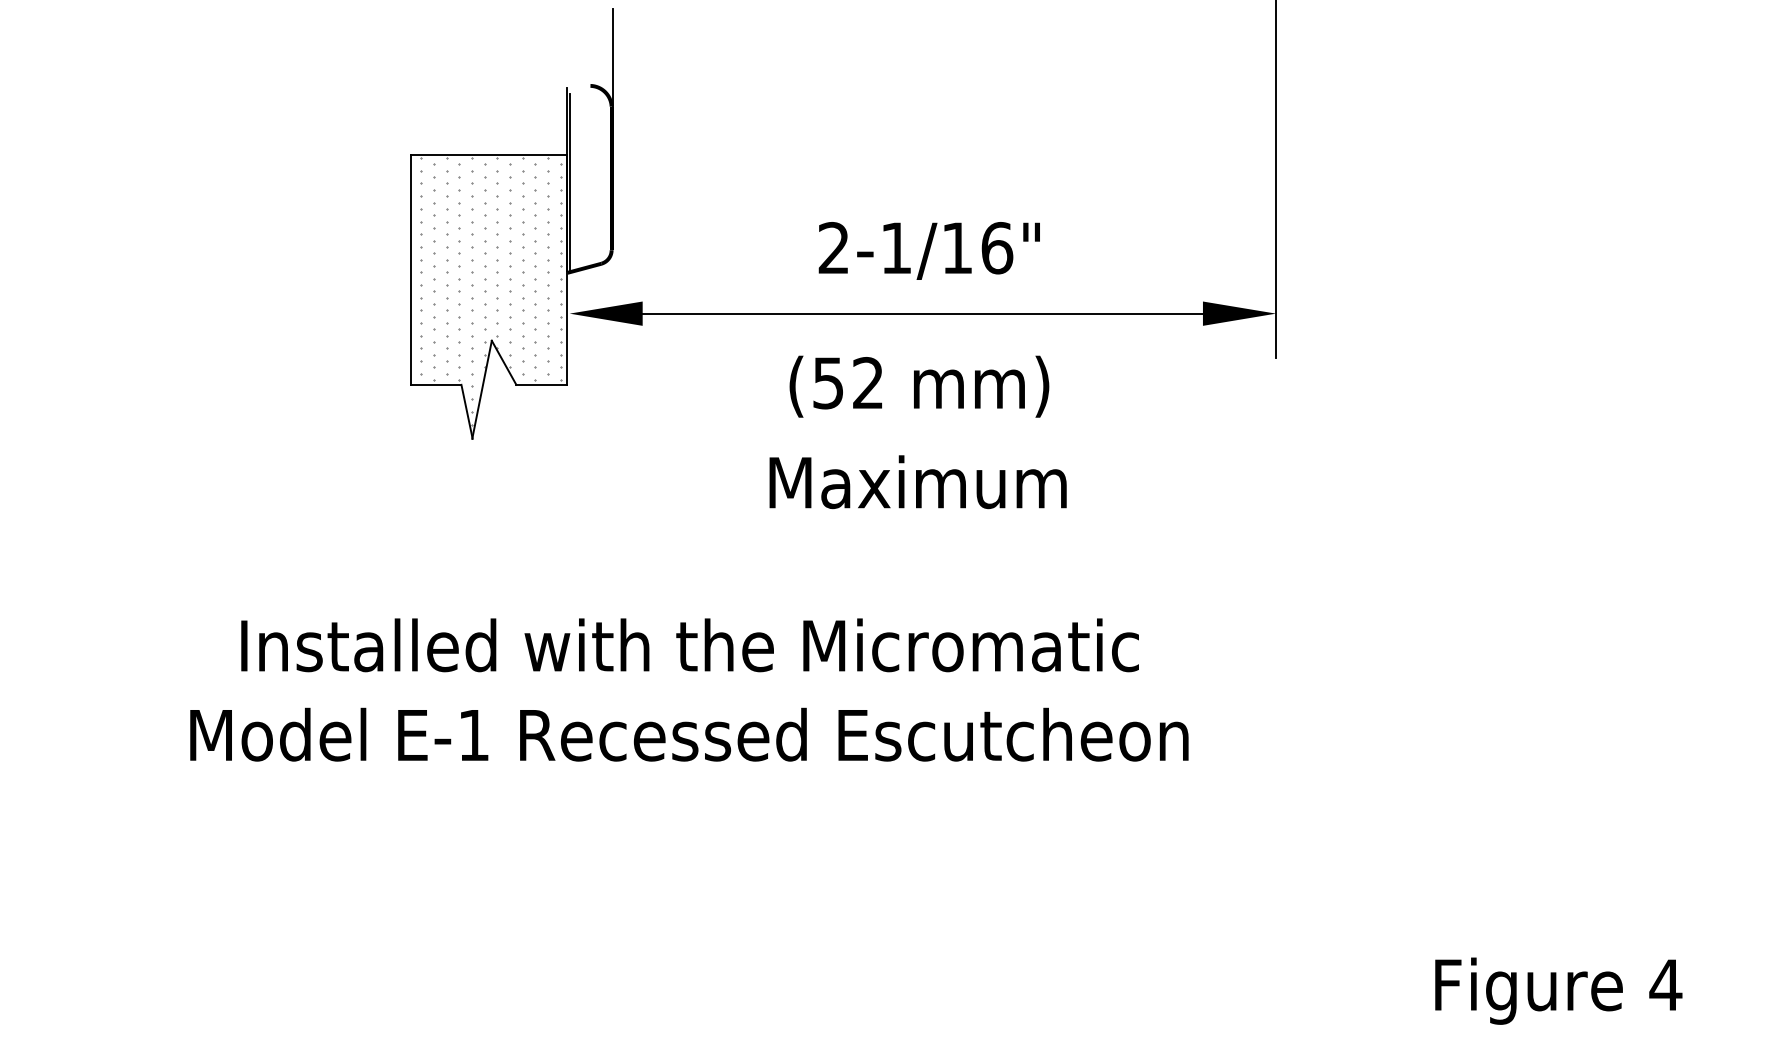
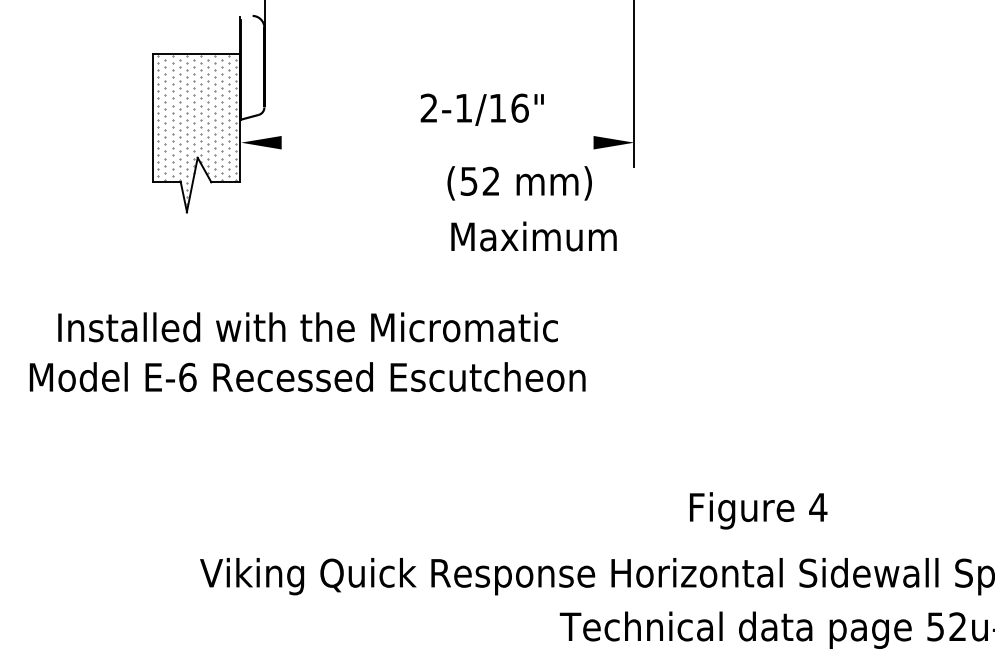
text: (927, 250) -> (481, 109), moved
line: (892, 315) -> (420, 143), removed
text: (918, 386) -> (519, 183), moved
text: (917, 482) -> (533, 236), moved
text: (473, 733) -> (187, 376), E-1 -> E-6
text: (1558, 990) -> (758, 510), moved

